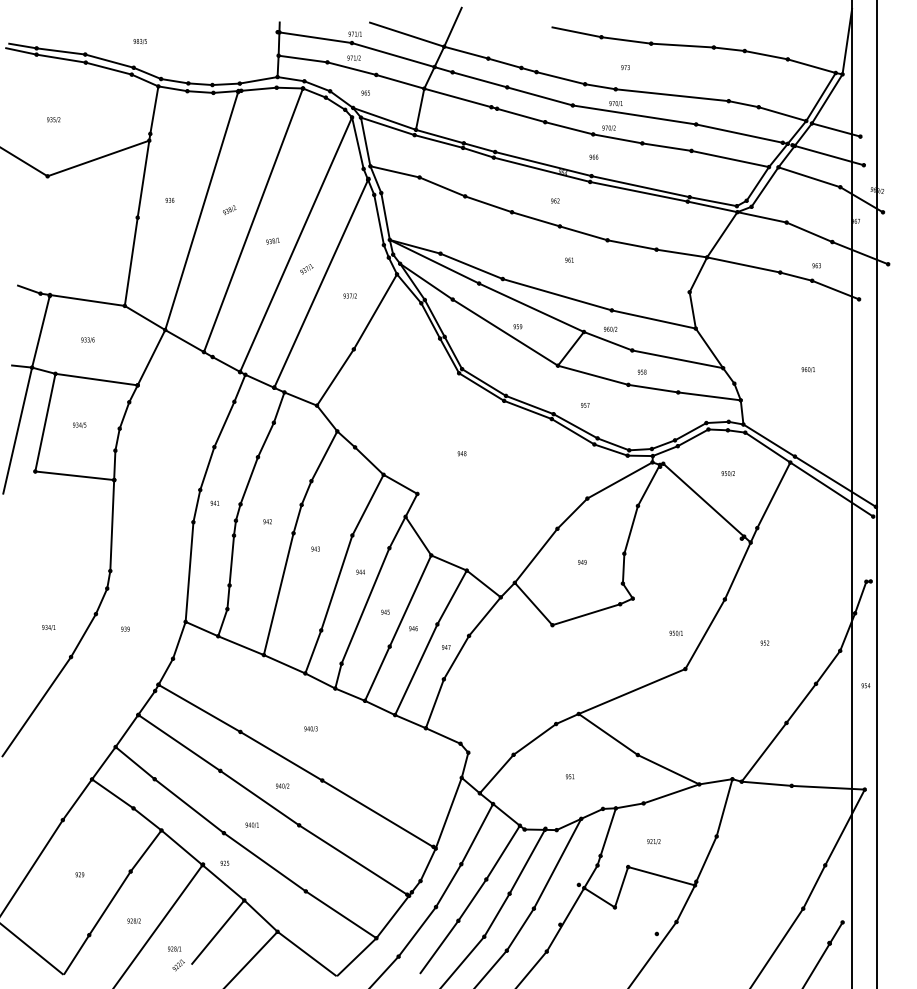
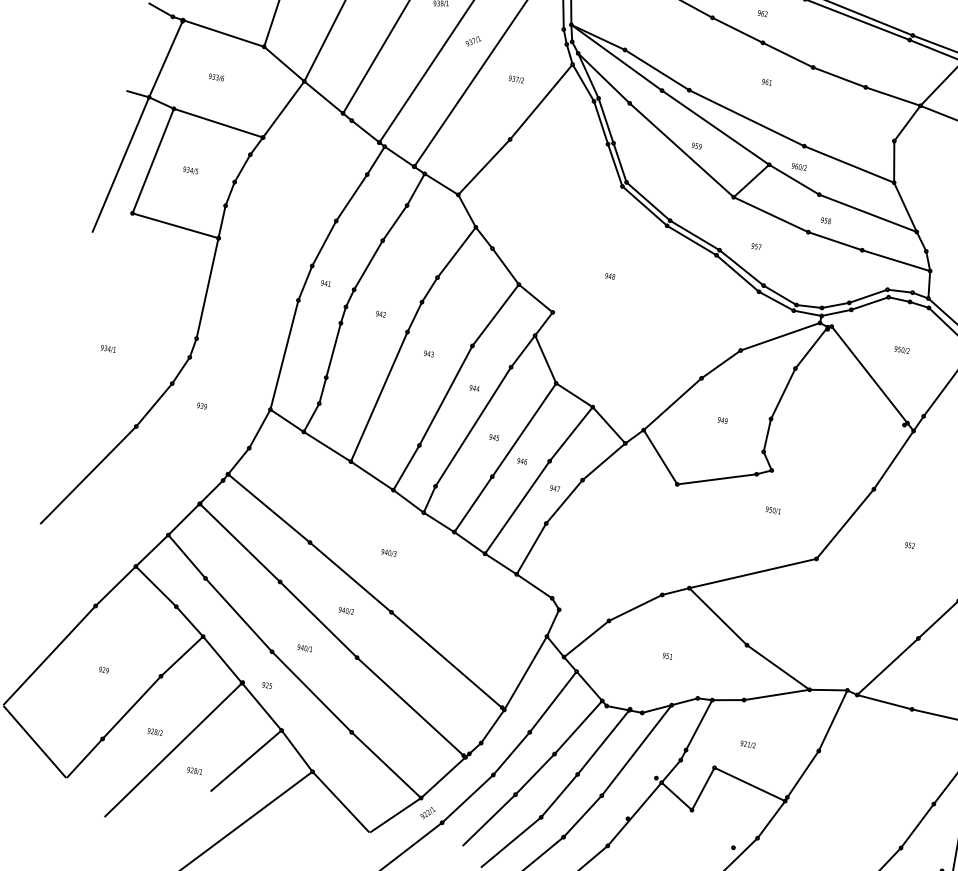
text: (48, 627) -> (108, 348), moved
text: (675, 633) -> (772, 510), moved
text: (178, 965) -> (427, 813), moved

